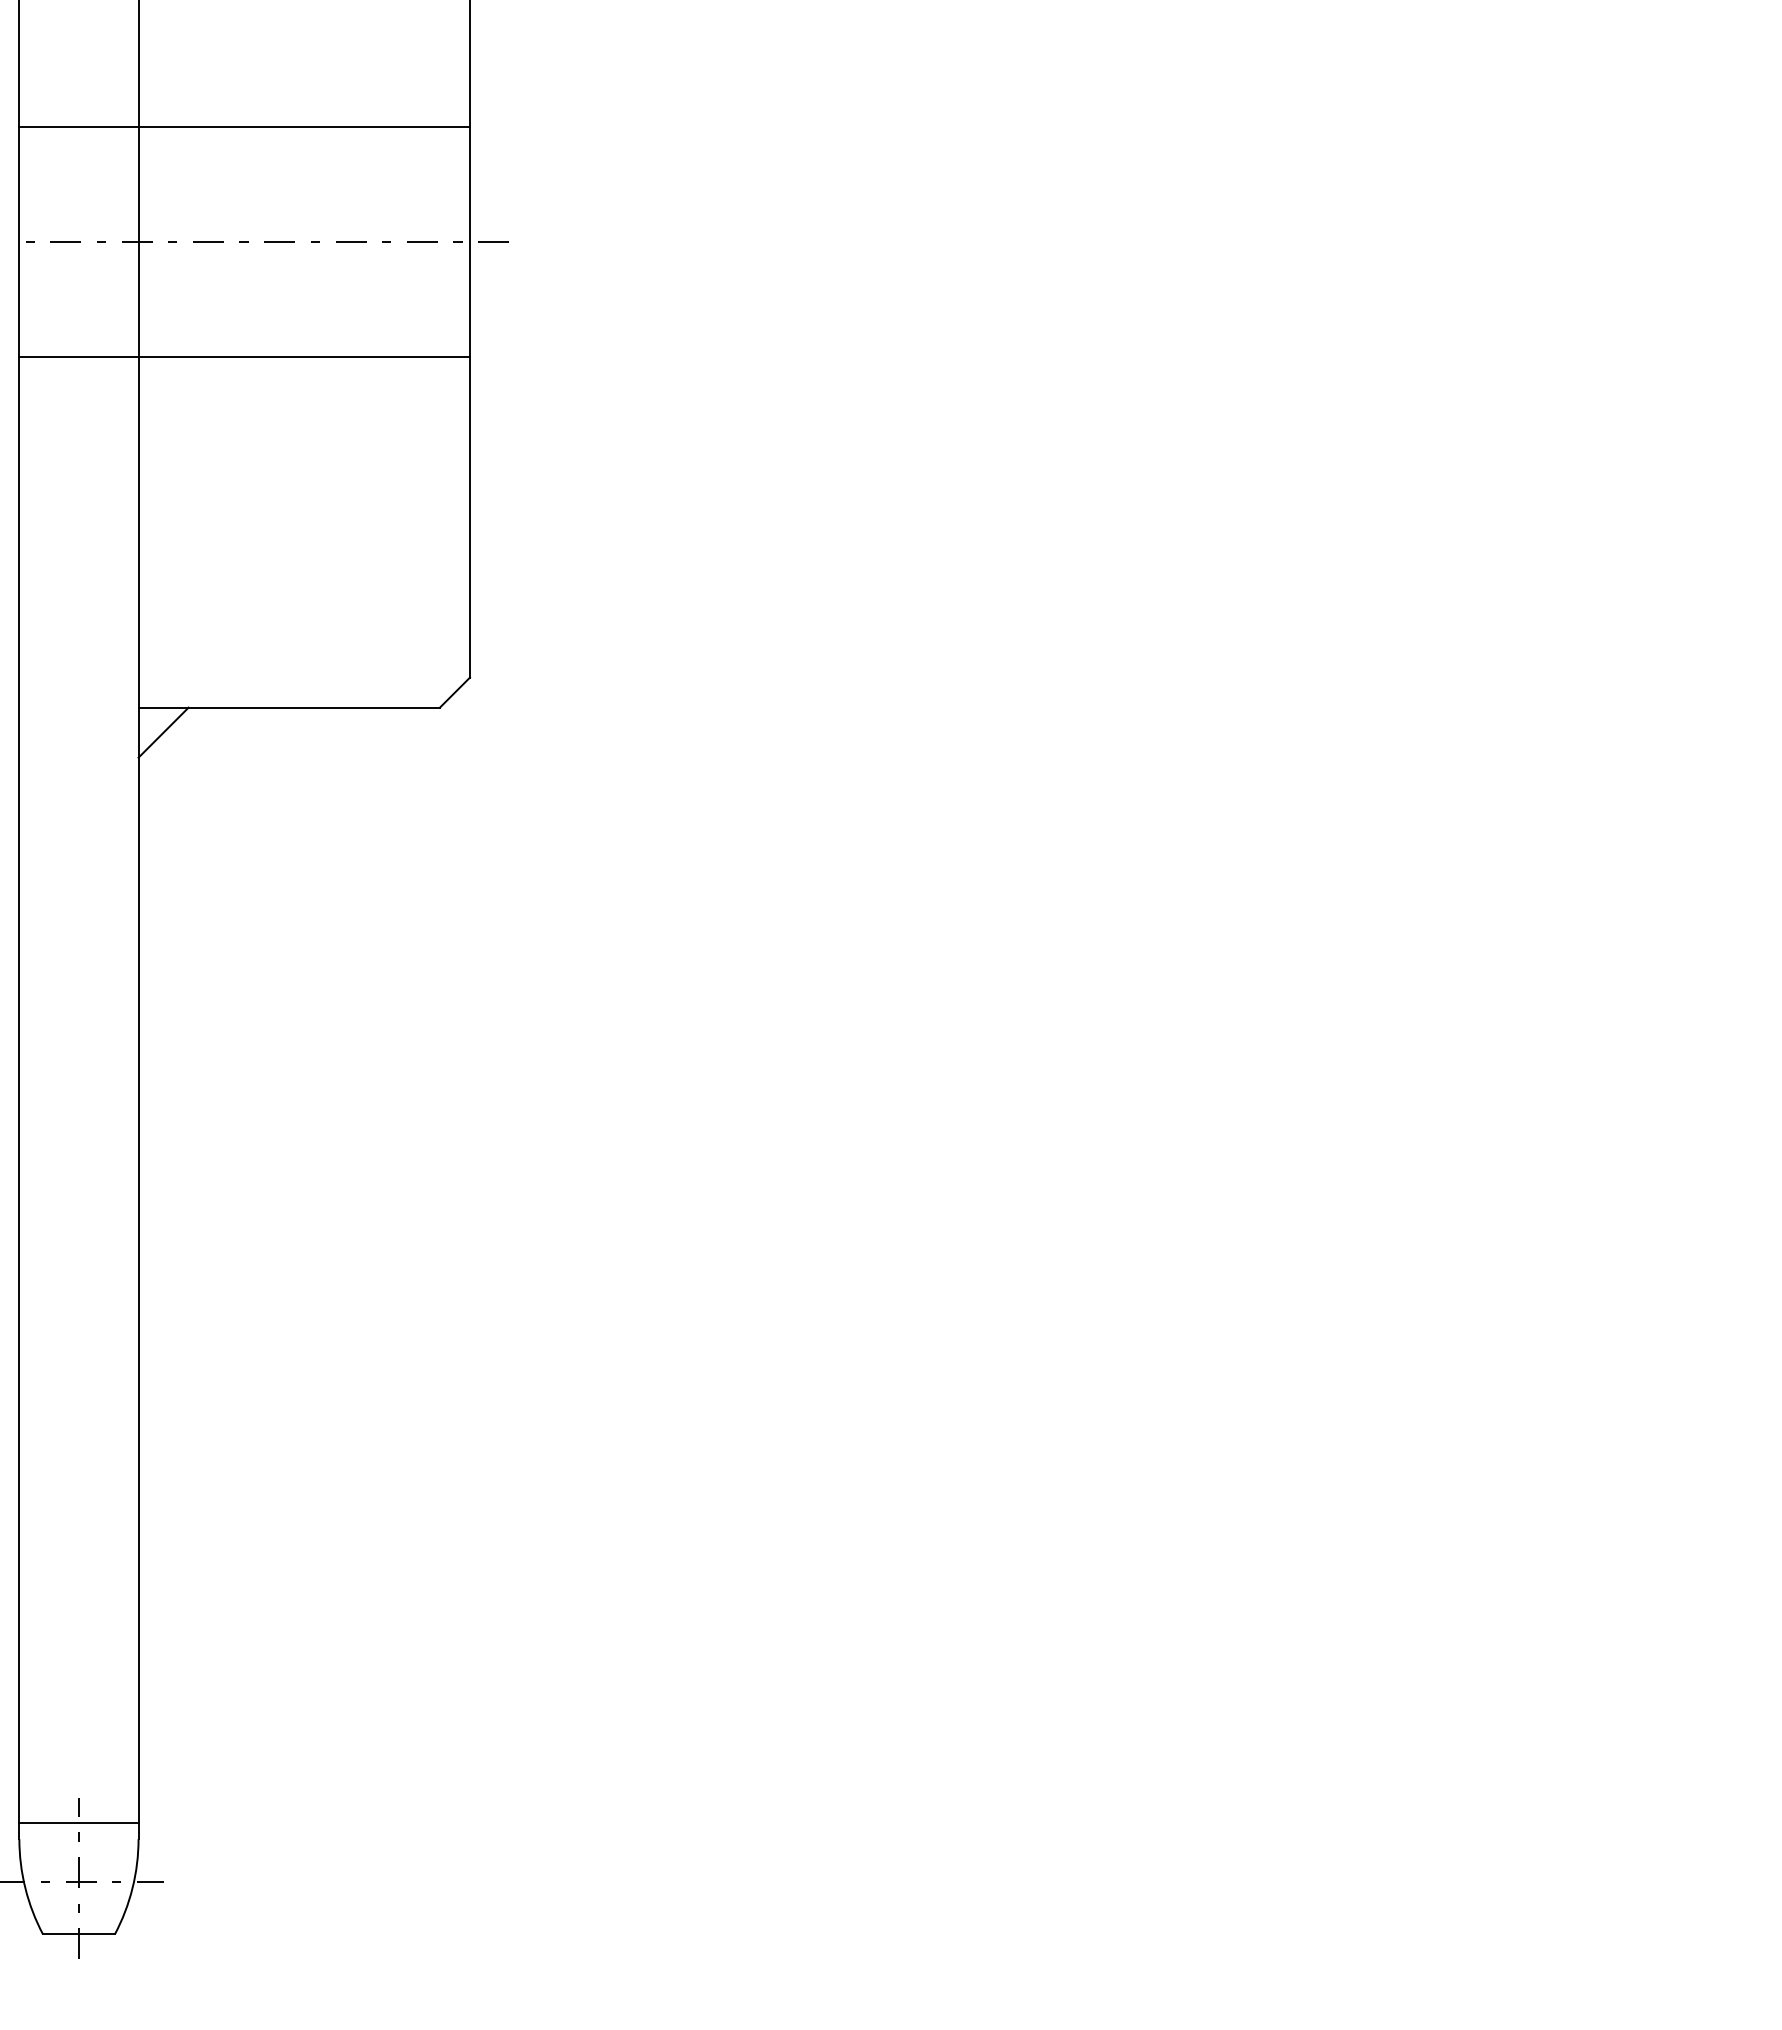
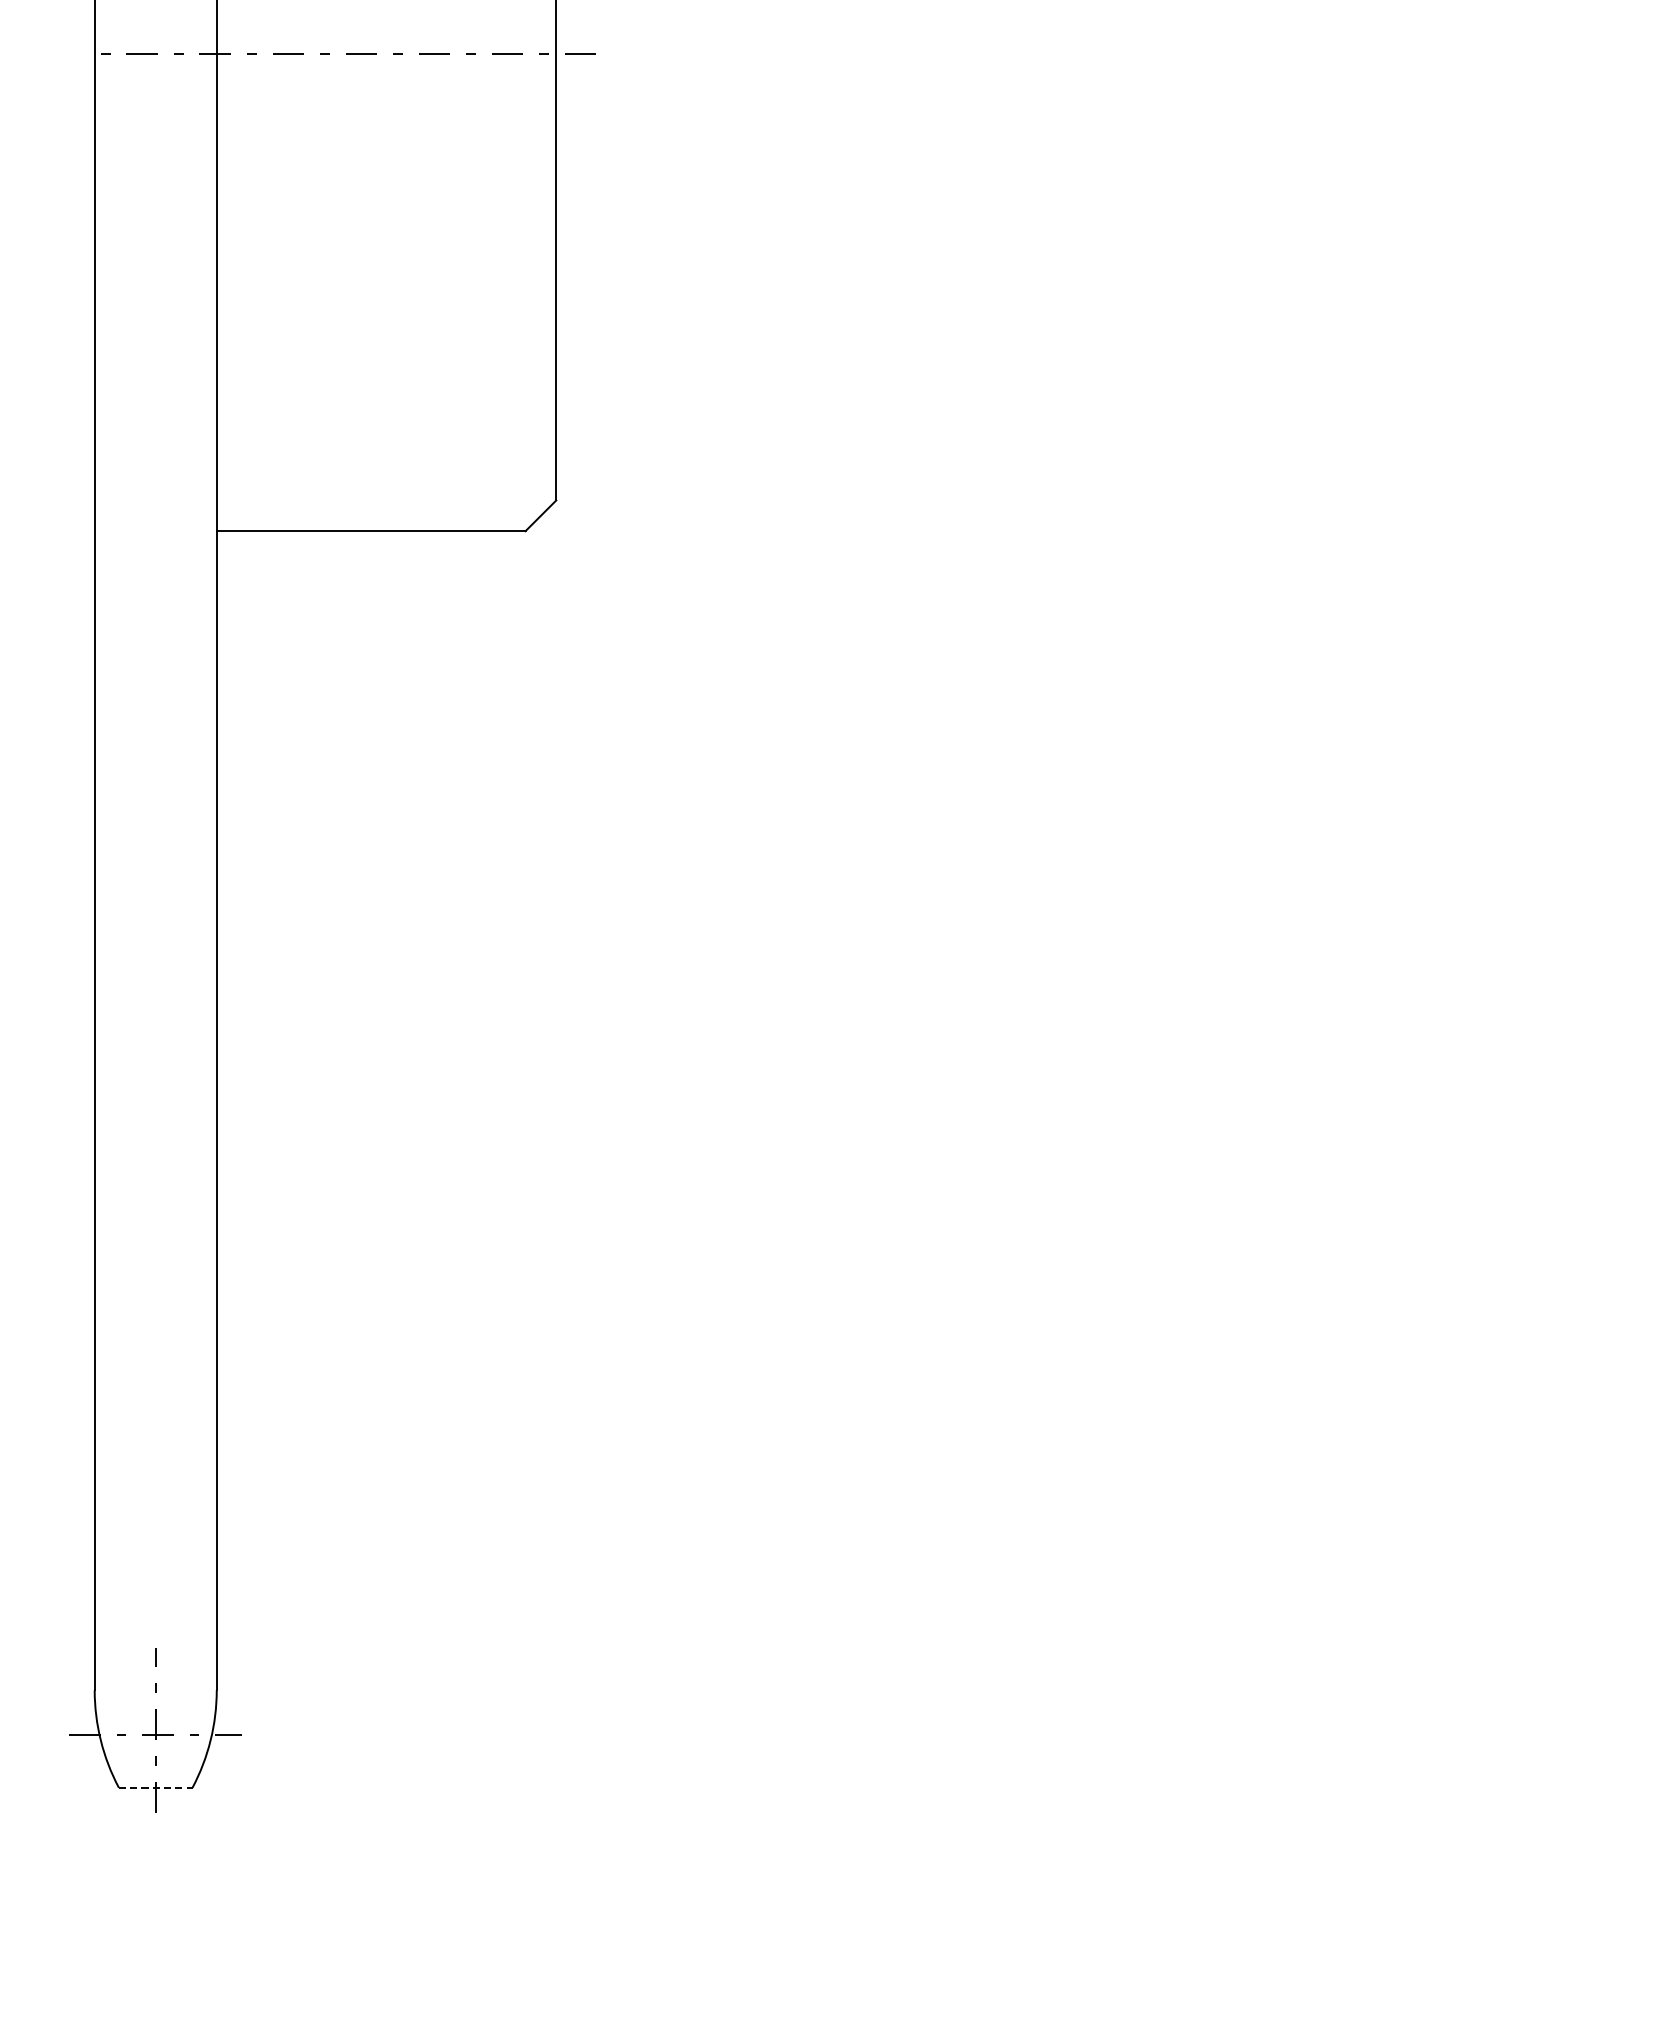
line: (244, 357) -> (325, 172), removed
line: (163, 732) -> (242, 556), removed
line: (78, 1822) -> (155, 1673), removed
line: (78, 1934) -> (155, 1787), solid -> dashed

